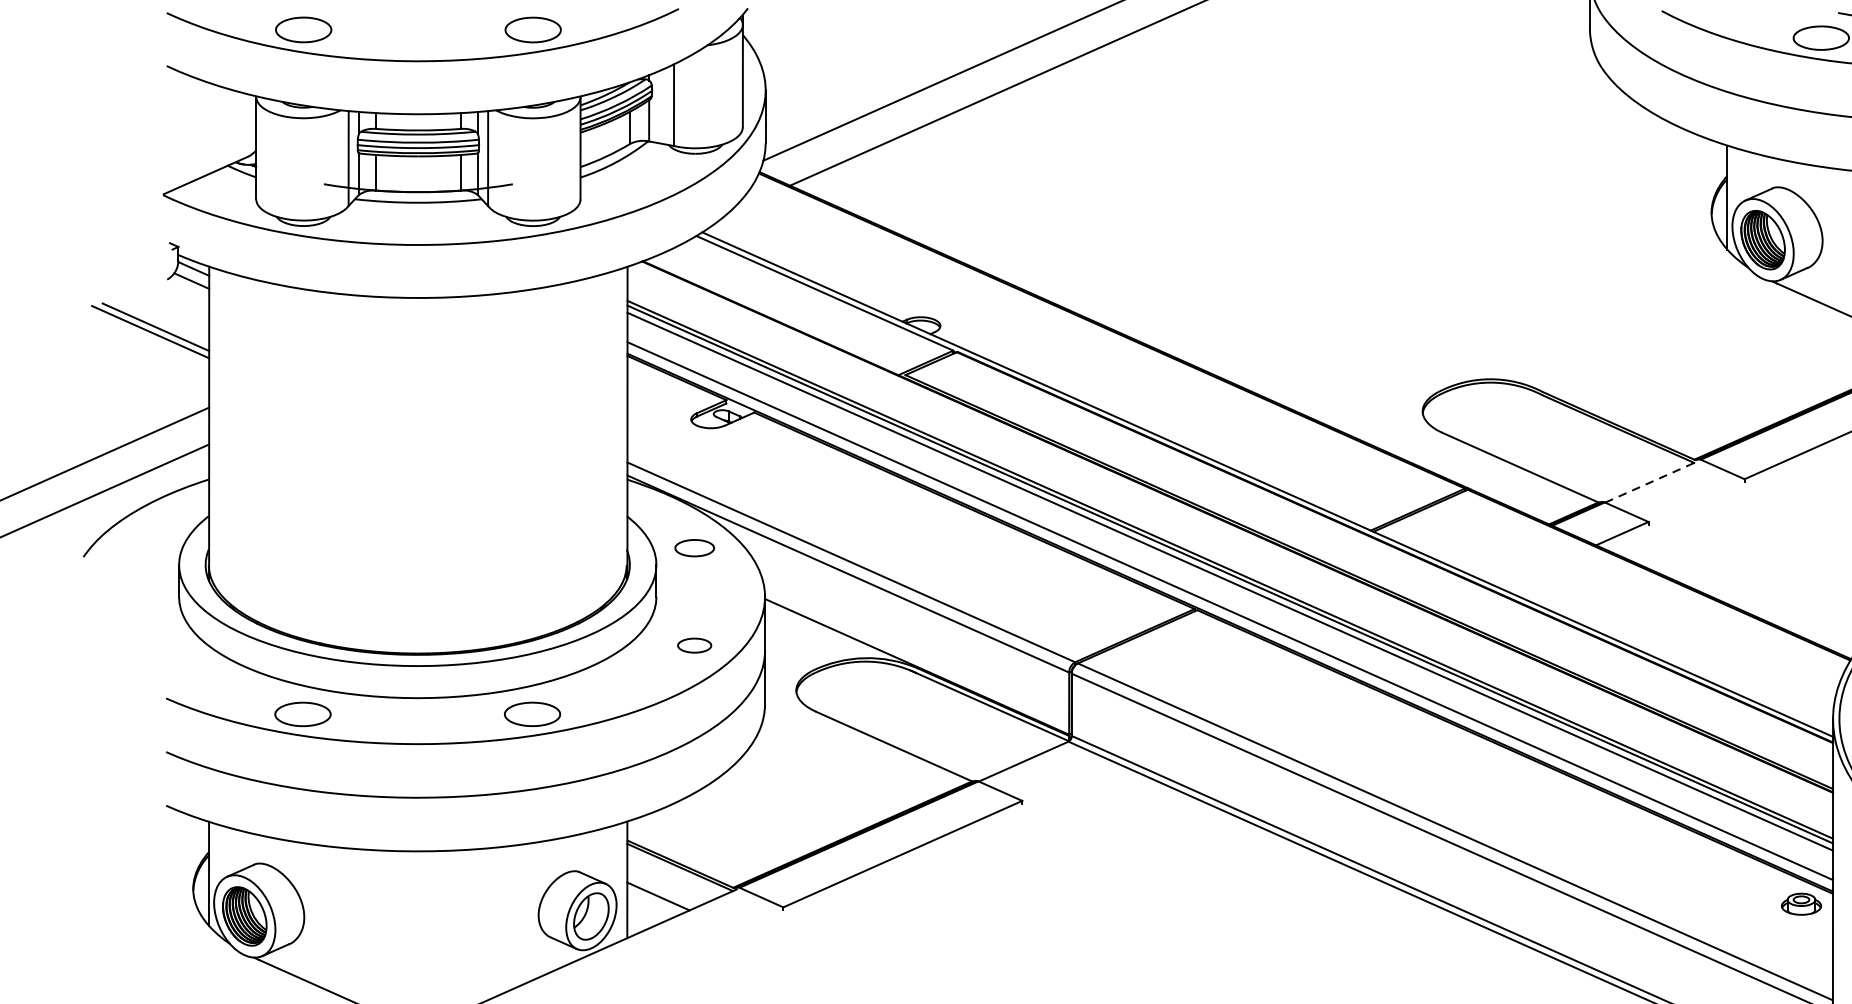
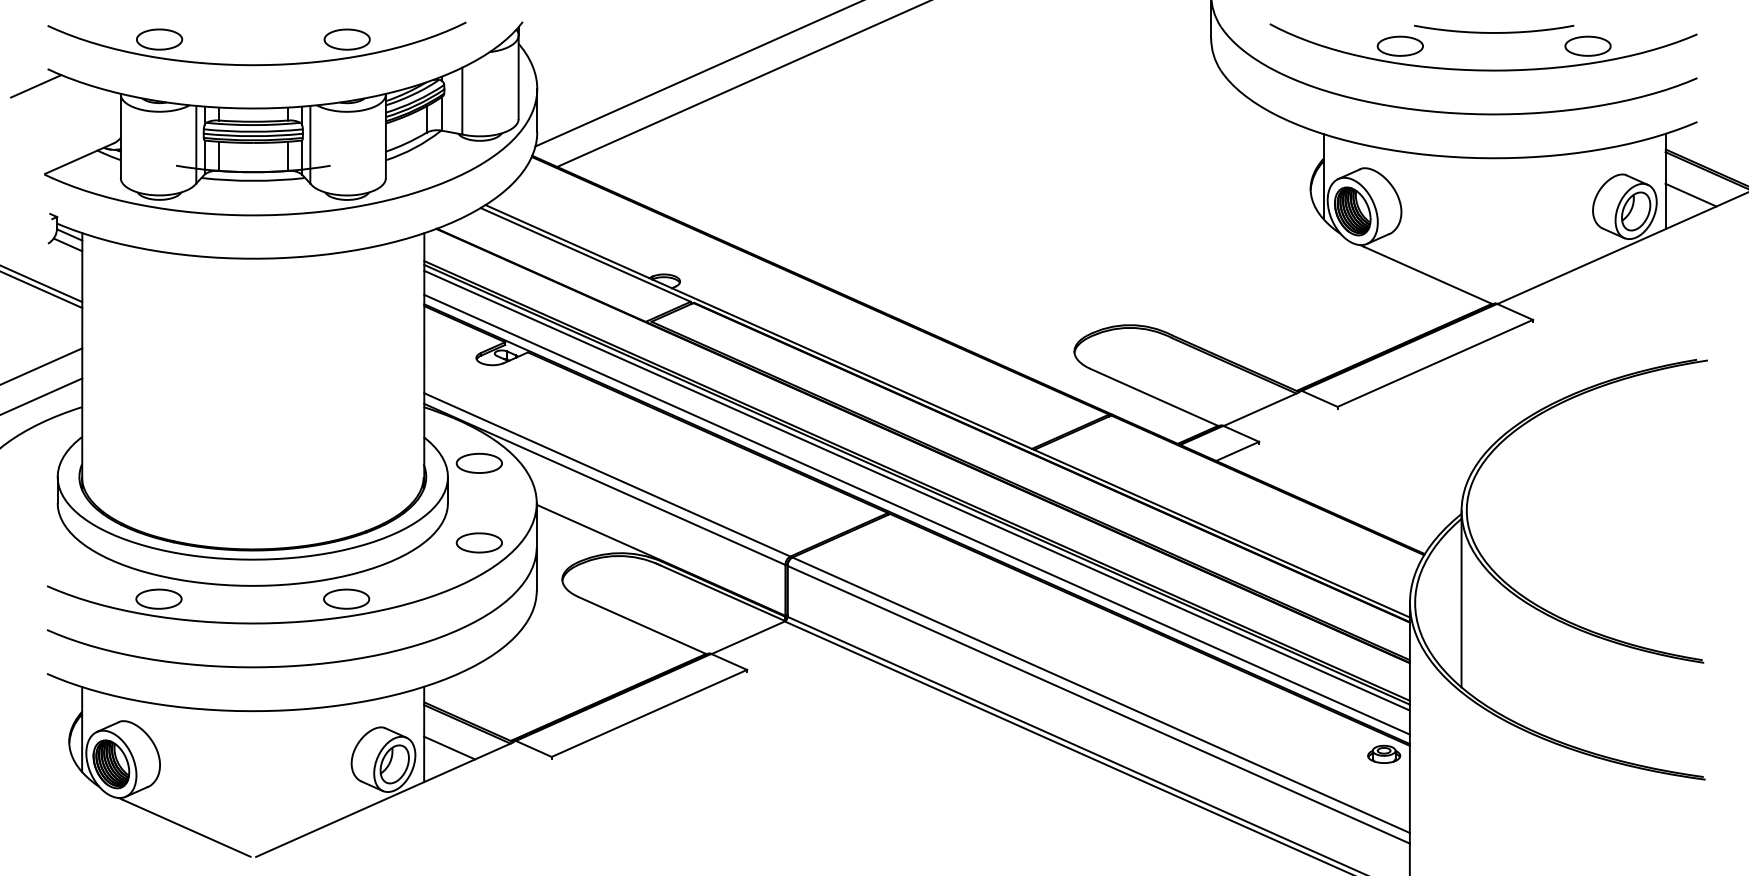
line: (153, 87) -> (36, 86), added
line: (1651, 482) -> (1261, 409), dashed -> solid
part: (693, 547) -> (478, 462), size x1.43
part: (693, 645) -> (478, 542), size x1.67

